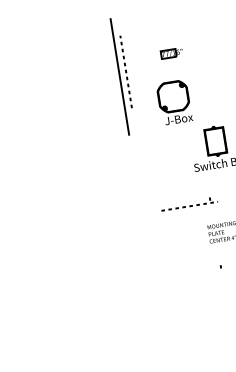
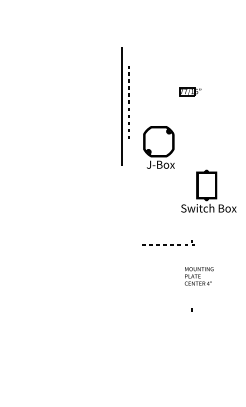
part: (172, 53) -> (190, 91), moved
part: (173, 102) -> (158, 147), moved

